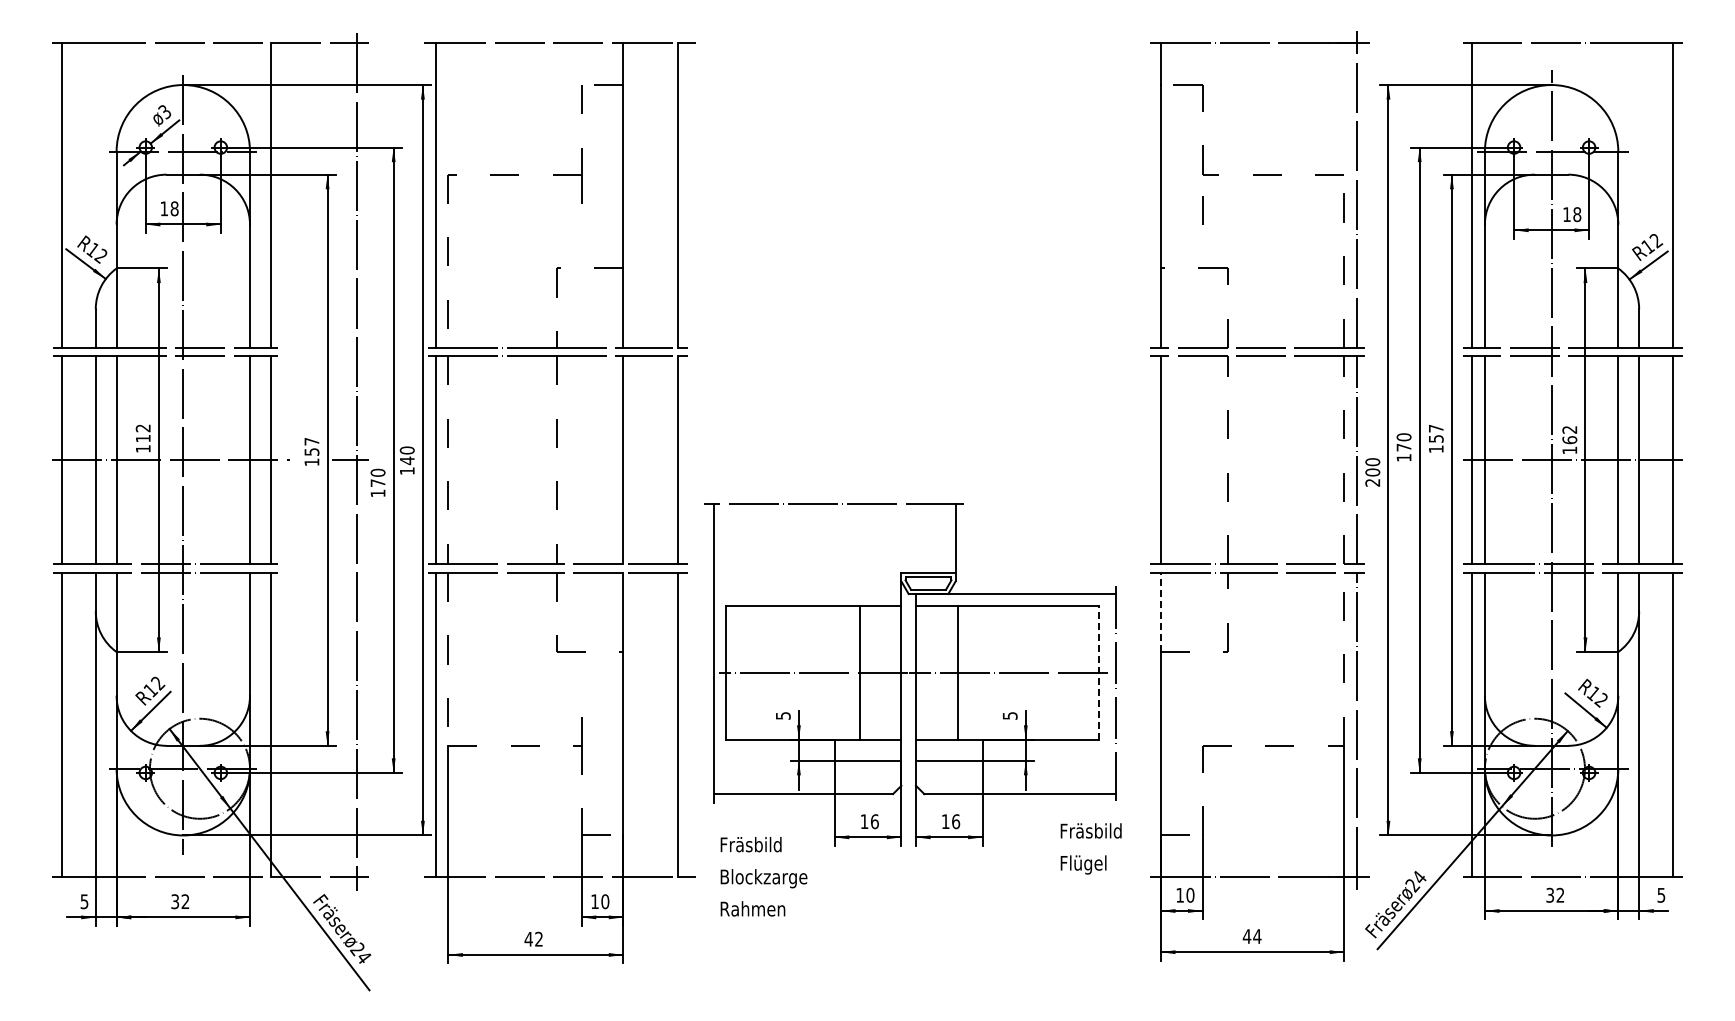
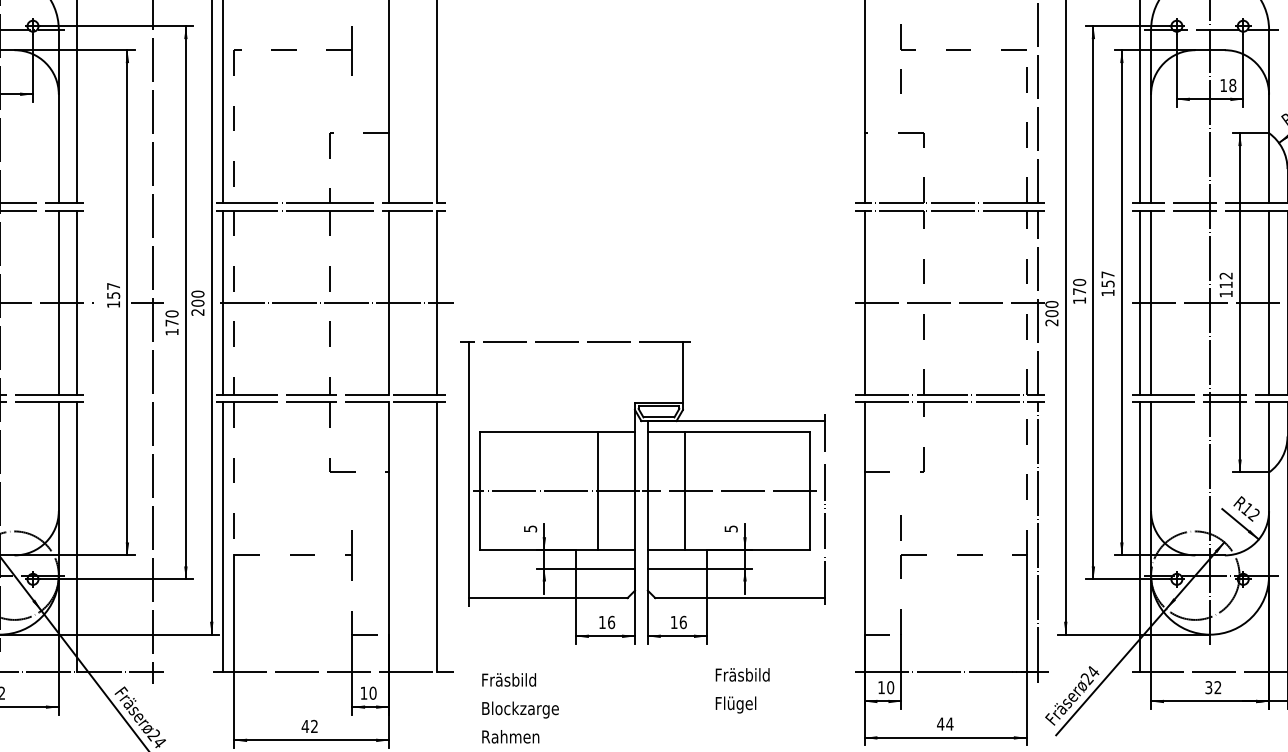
text: (1569, 440) -> (1225, 285), 162 -> 112
line: (564, 460) -> (336, 303), added
line: (1257, 460) -> (949, 303), added
text: (406, 465) -> (197, 307), 140 -> 200
line: (1160, 612) -> (864, 437), dashed -> solid
line: (1099, 673) -> (810, 491), dashed -> solid
line: (1202, 714) -> (901, 527), added
text: (1090, 848) -> (742, 690), moved
text: (763, 876) -> (520, 708), moved

